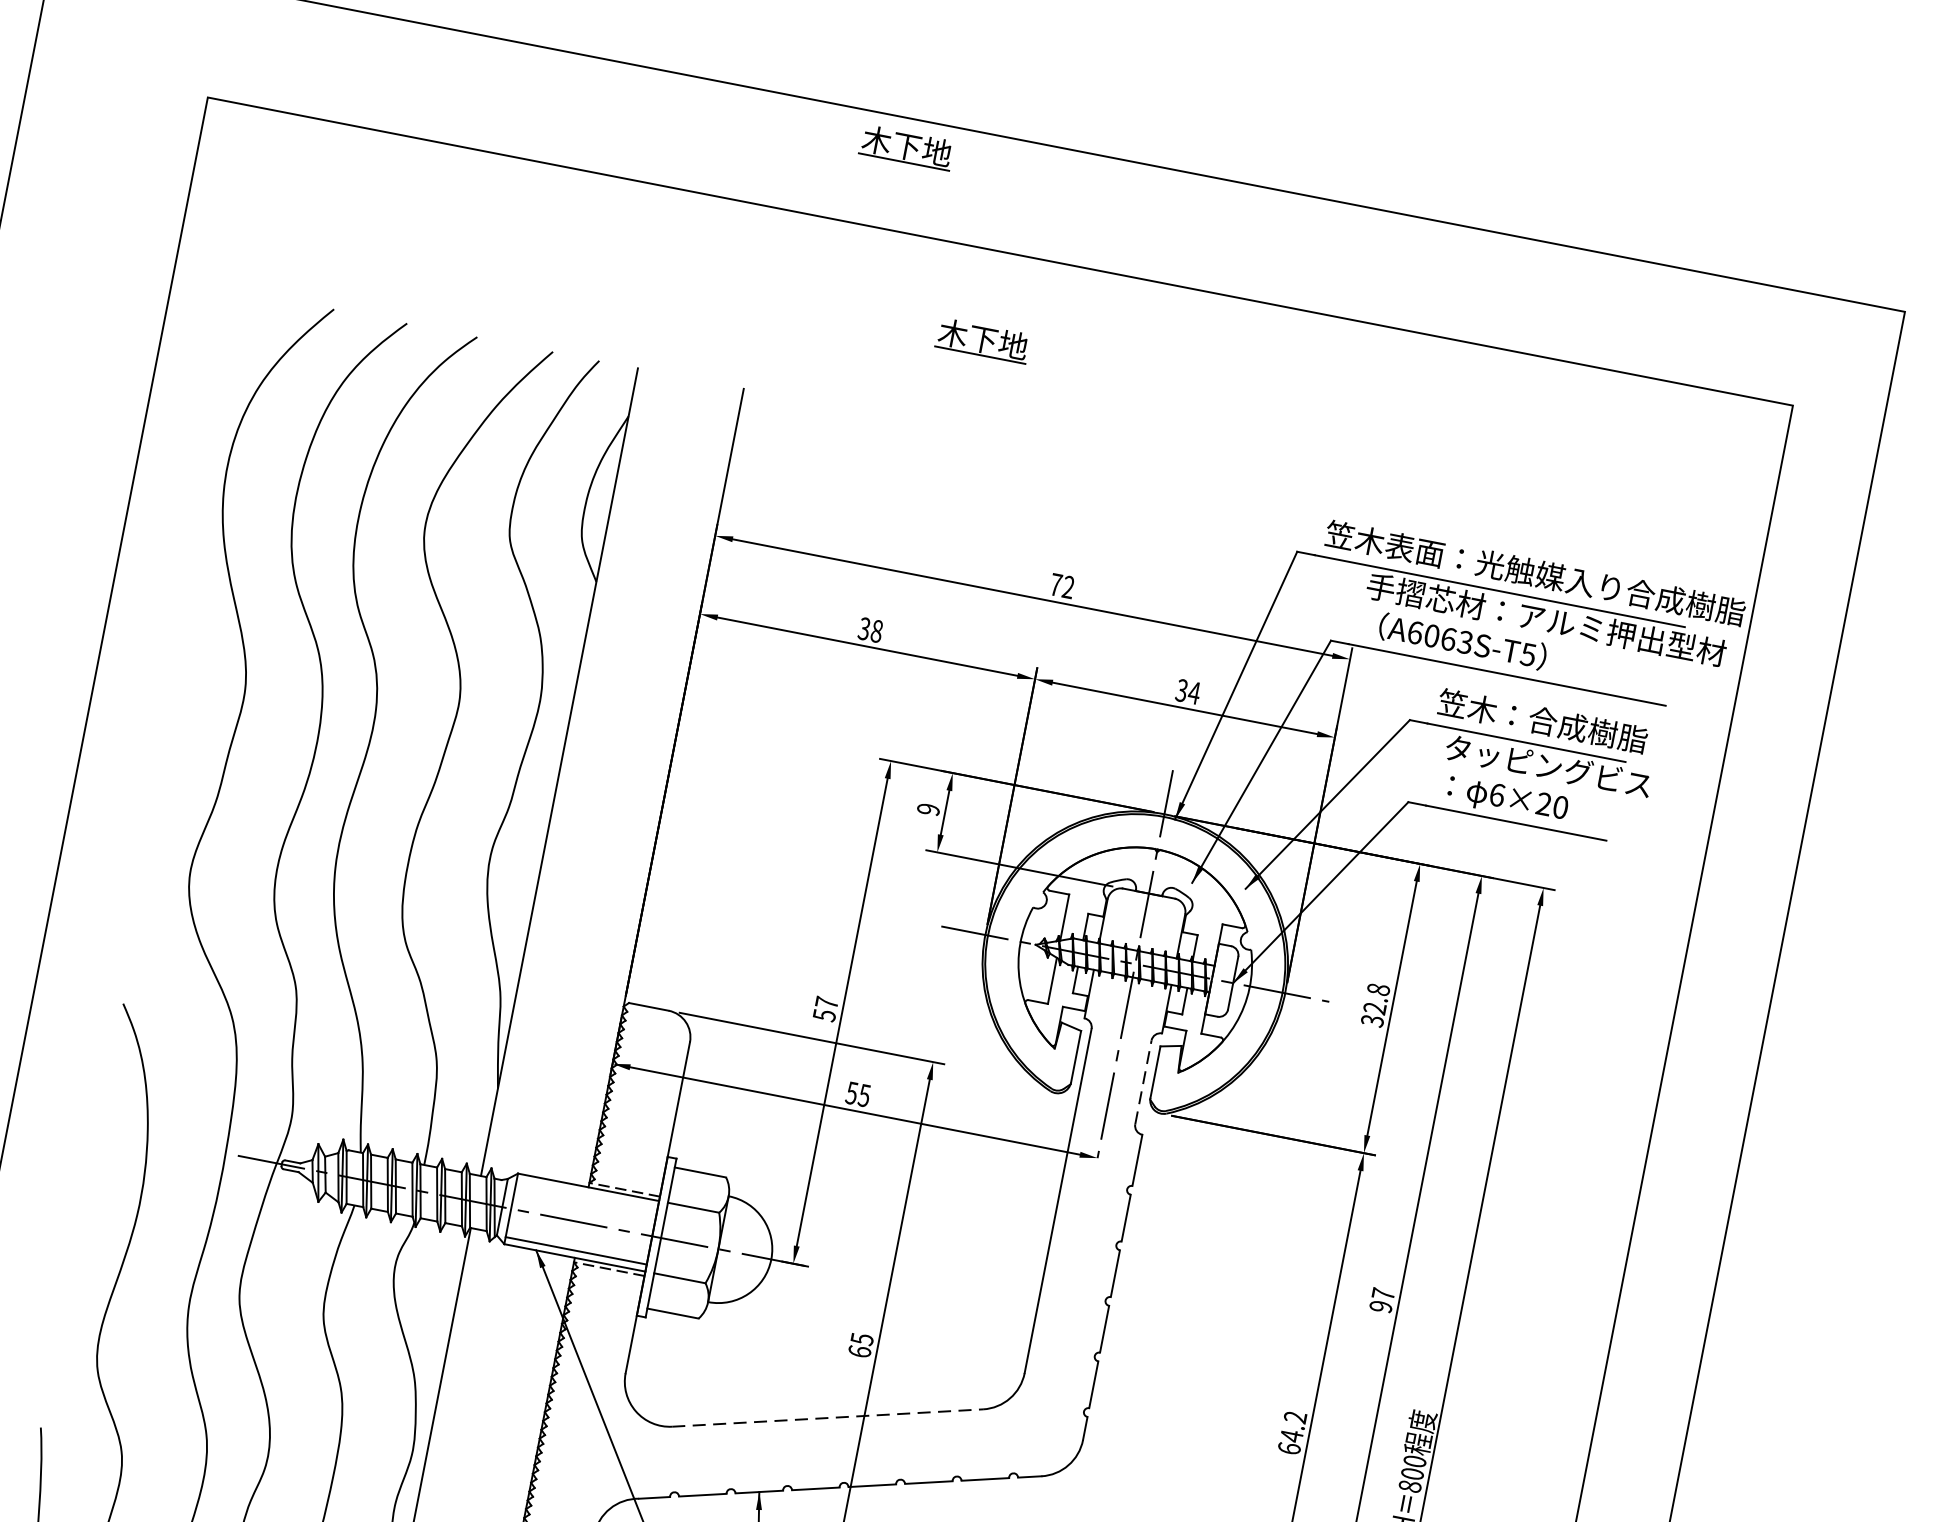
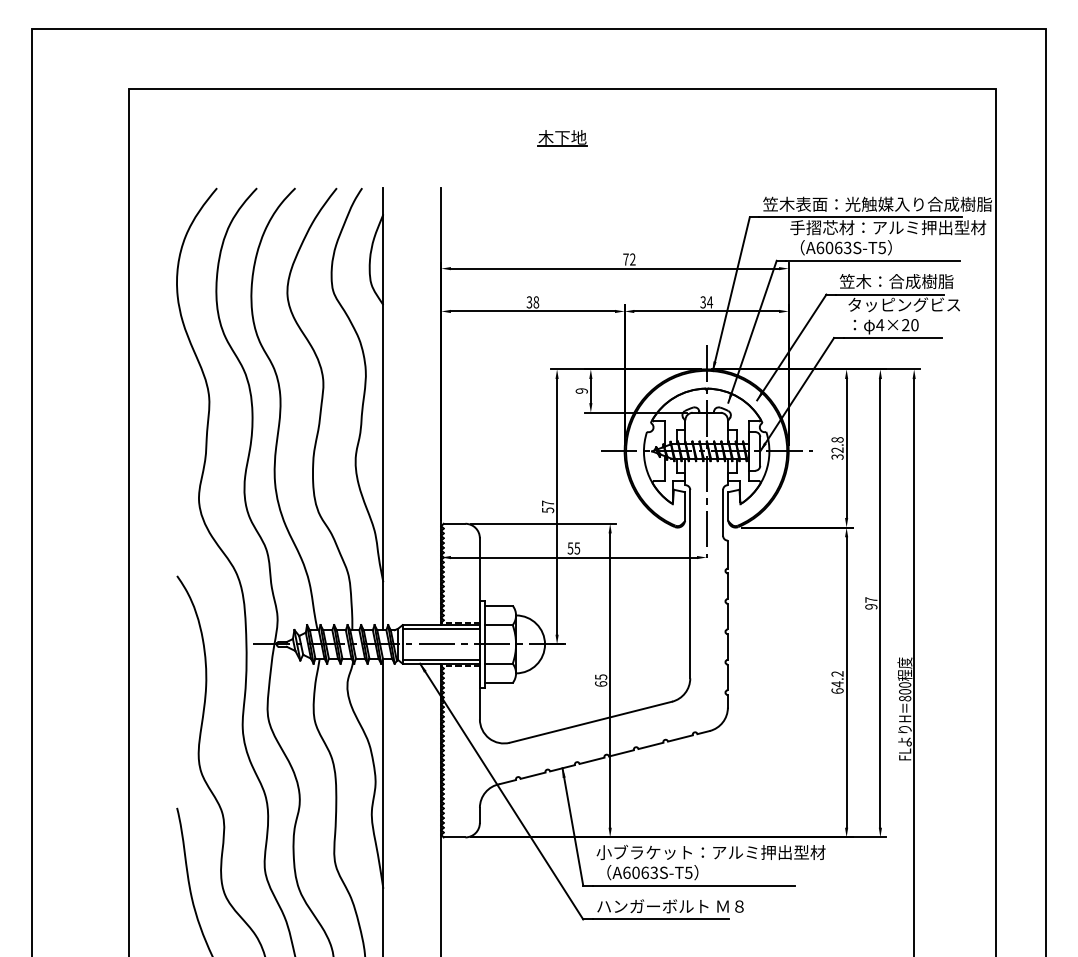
part: (906, 148) -> (502, 44), removed
text: (1497, 795) -> (880, 325), 6×20 -> 4×20
line: (1144, 1081) -> (723, 512), dashed -> solid
line: (585, 1193) -> (440, 628), added
line: (826, 1418) -> (590, 722), dashed -> solid

